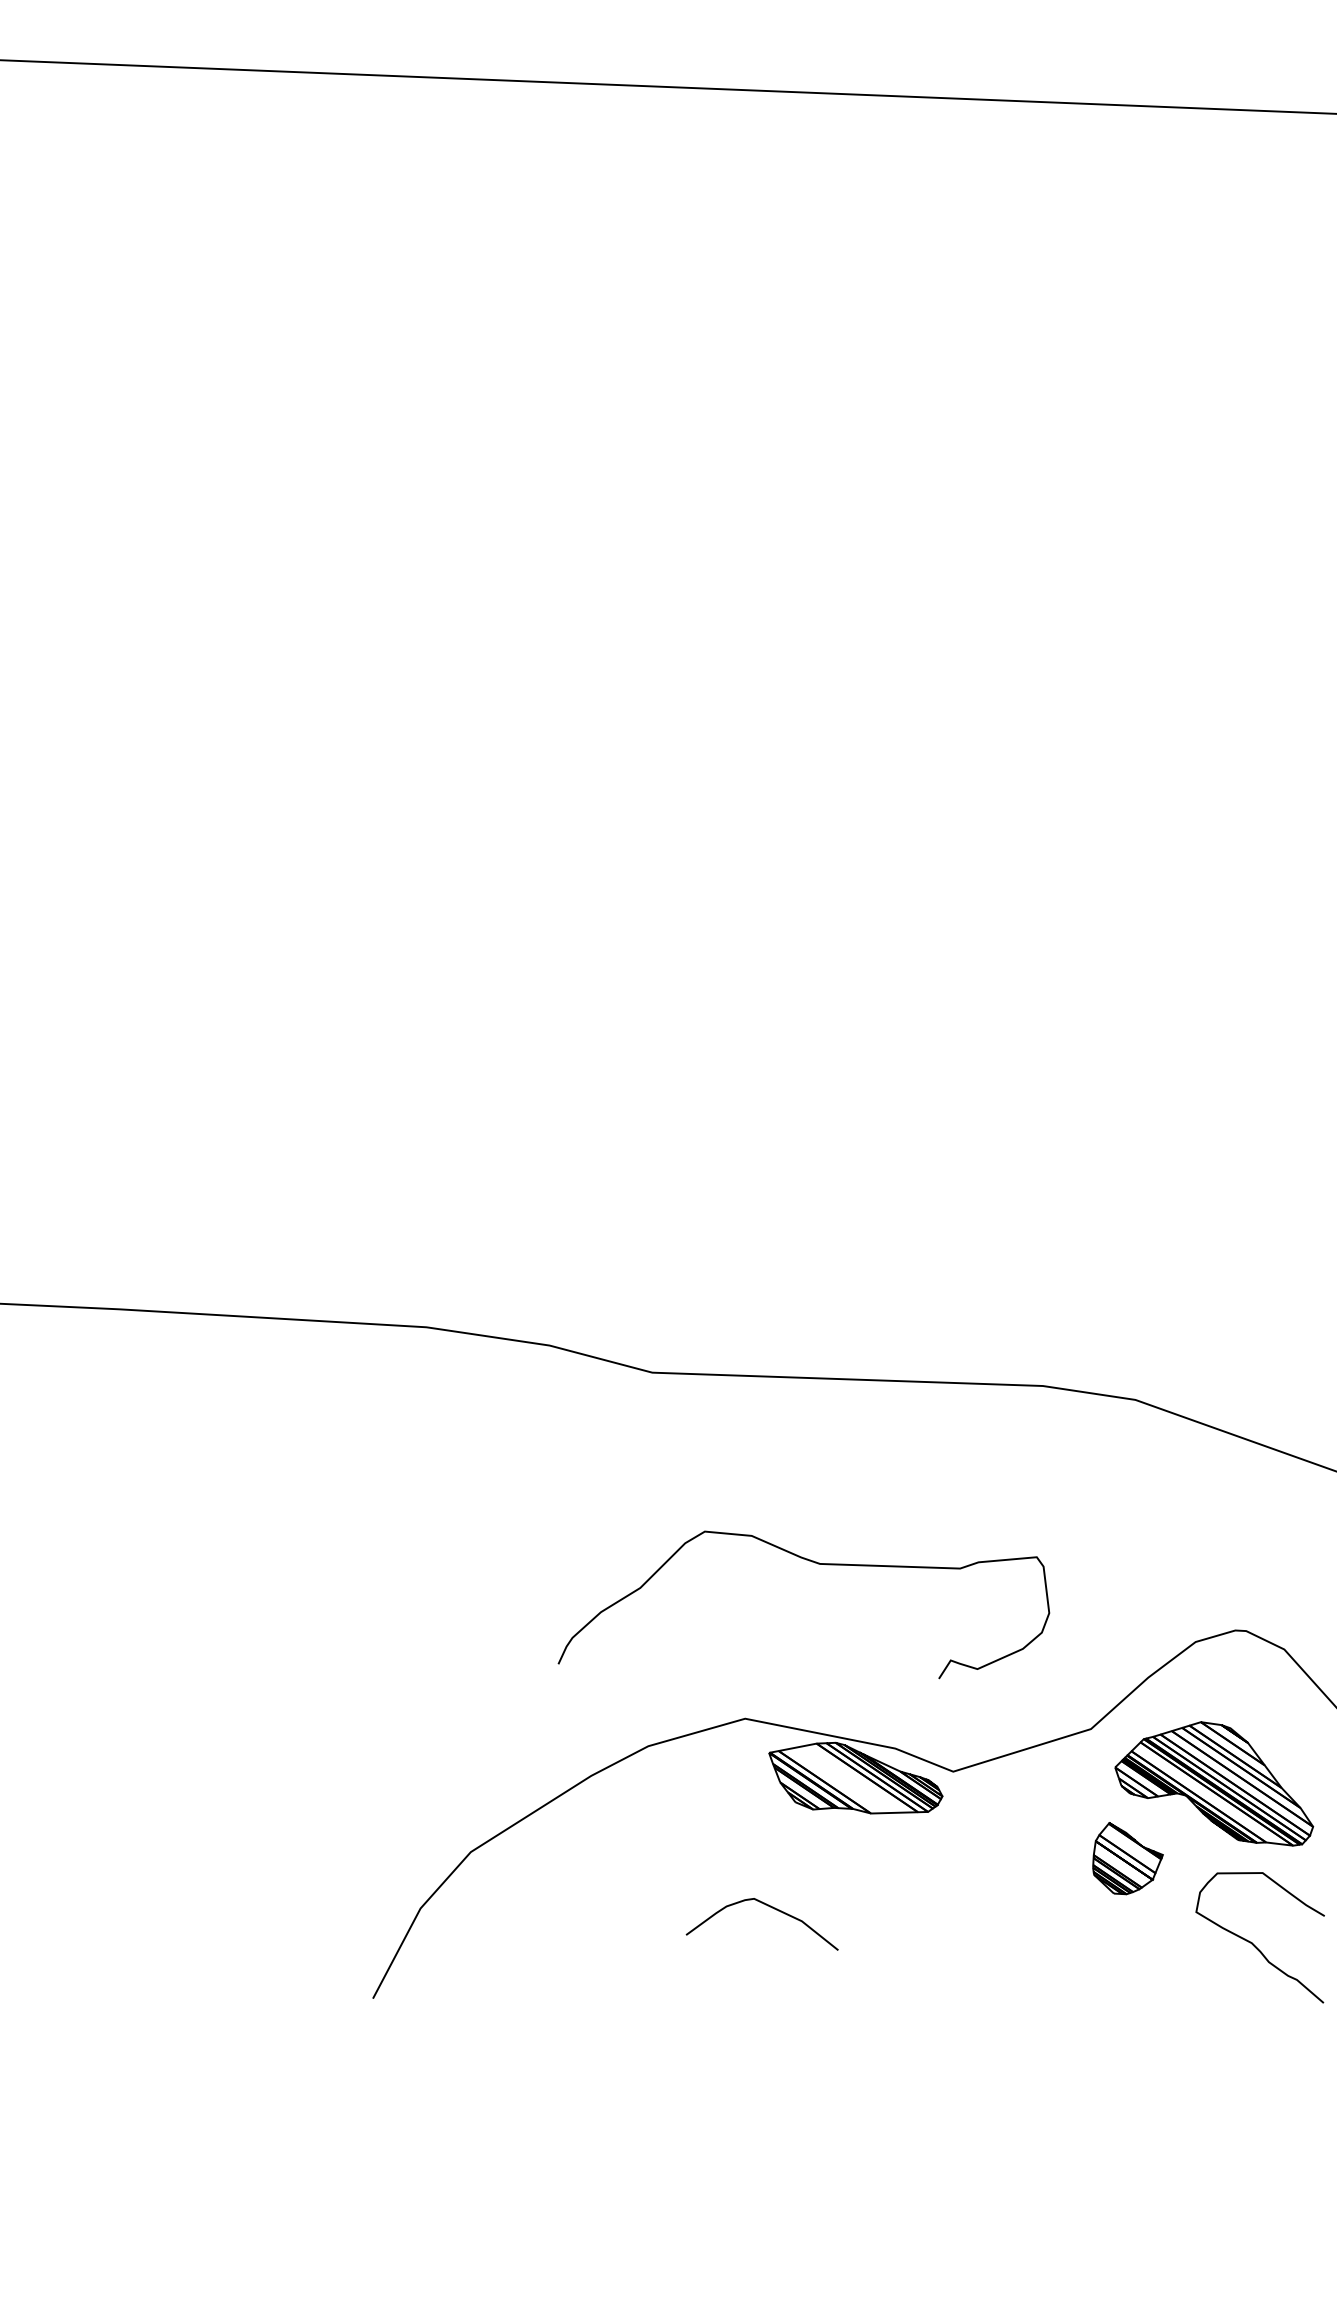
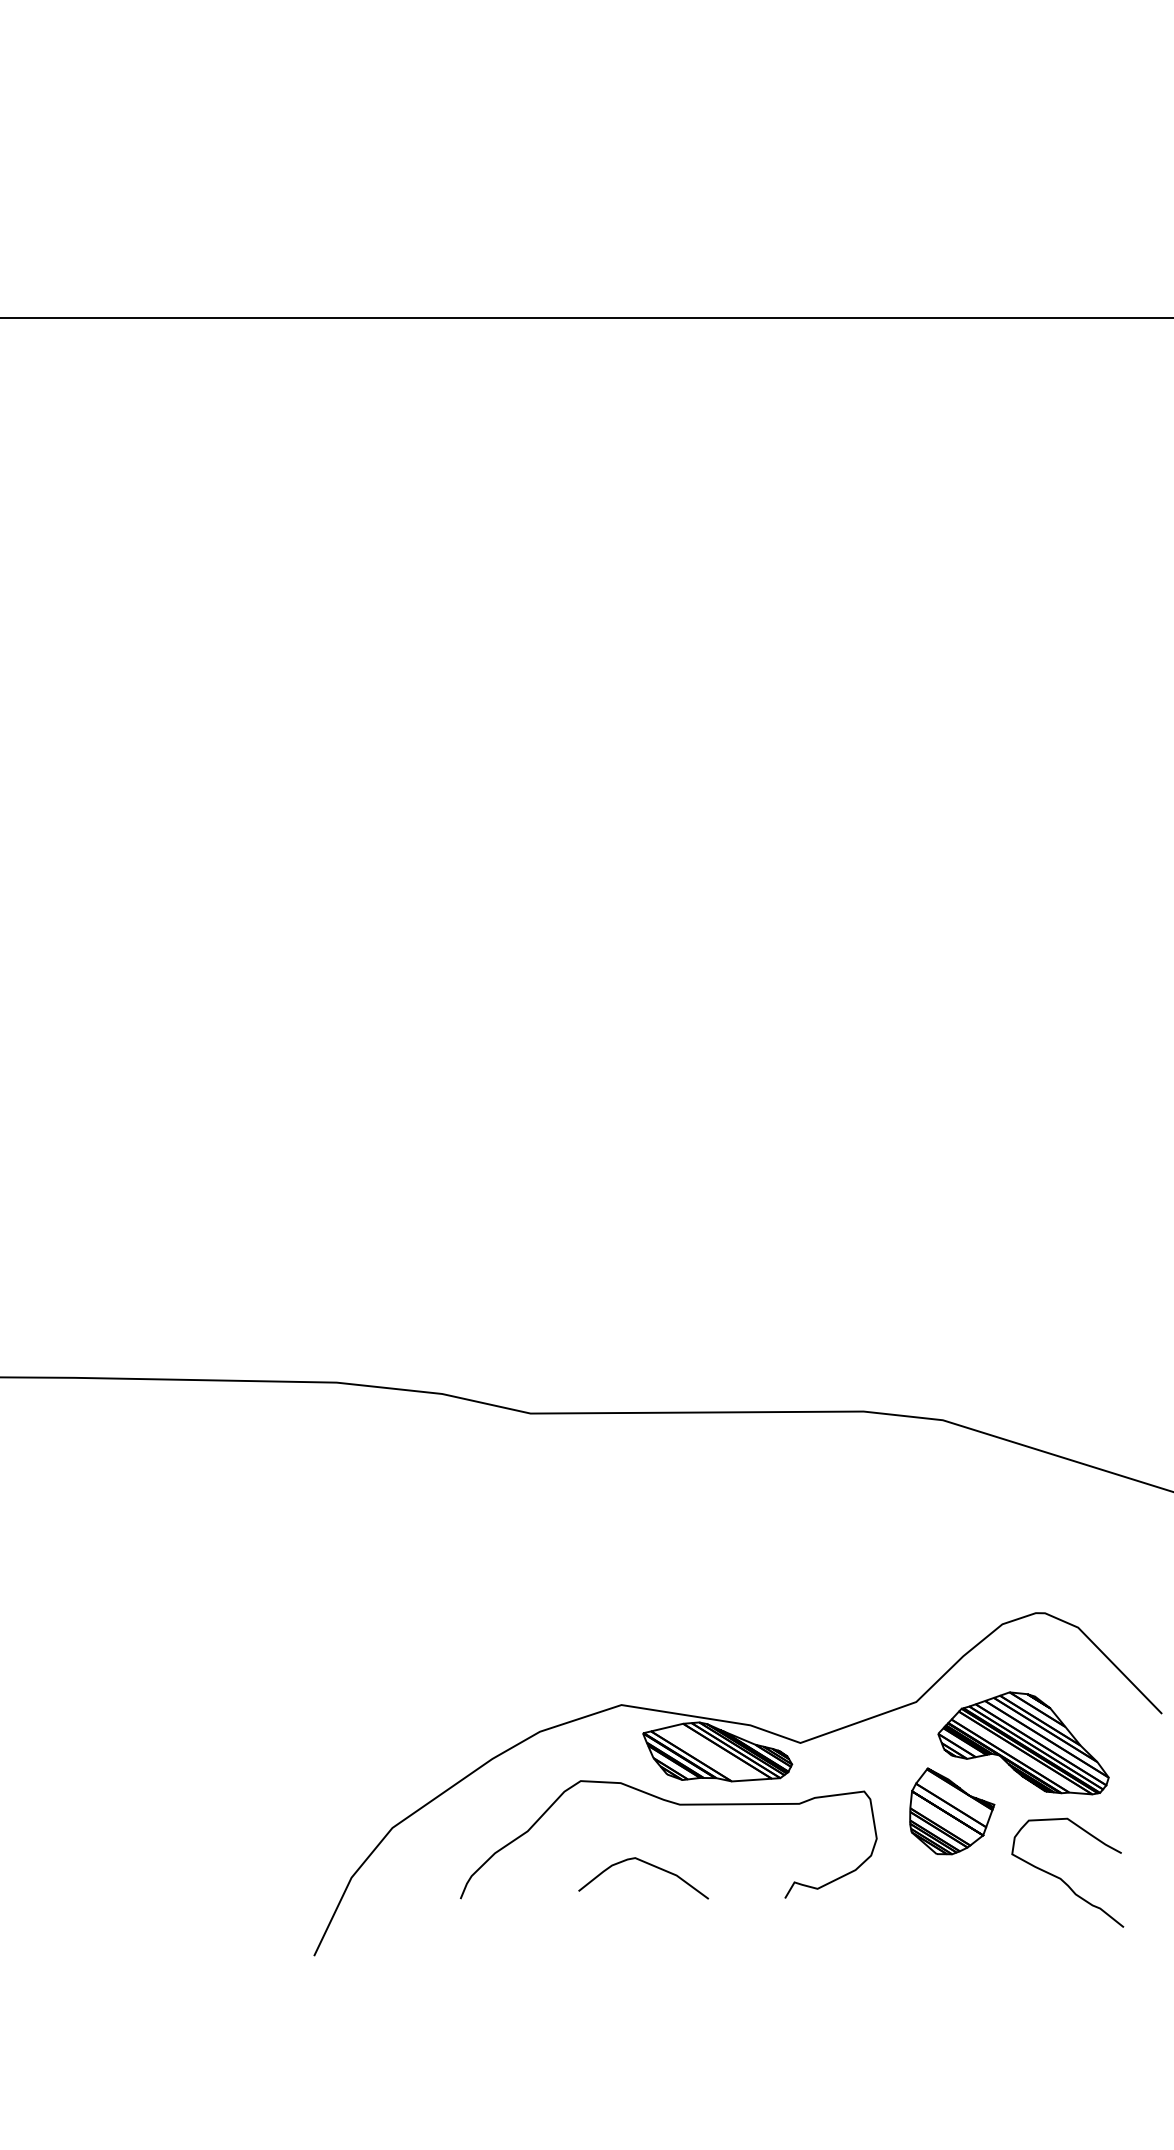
curve: (818, 1564) -> (678, 1805), moved
part: (1128, 1859) -> (952, 1811), size x1.43

